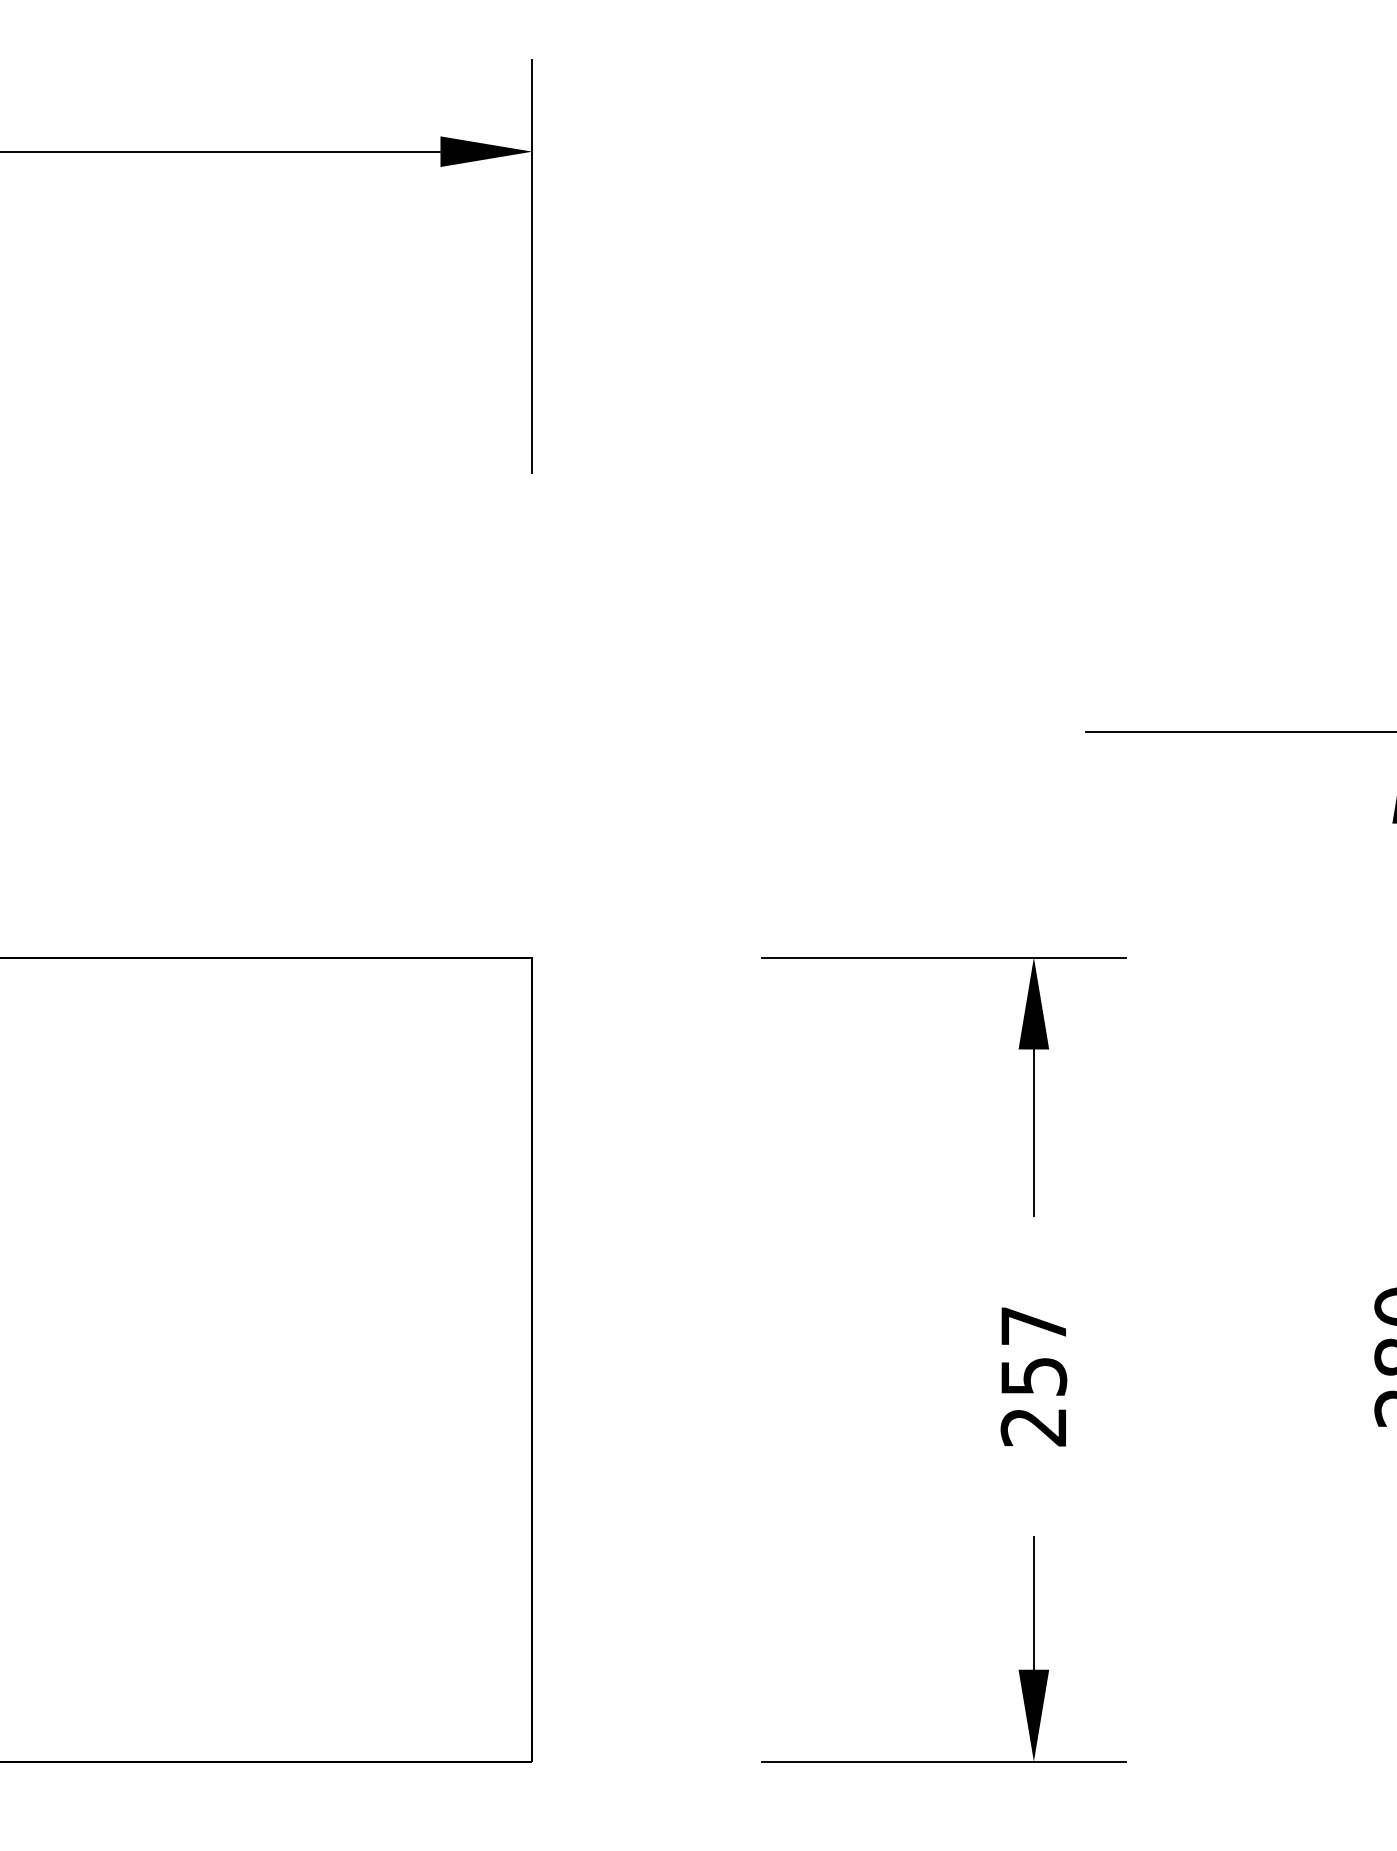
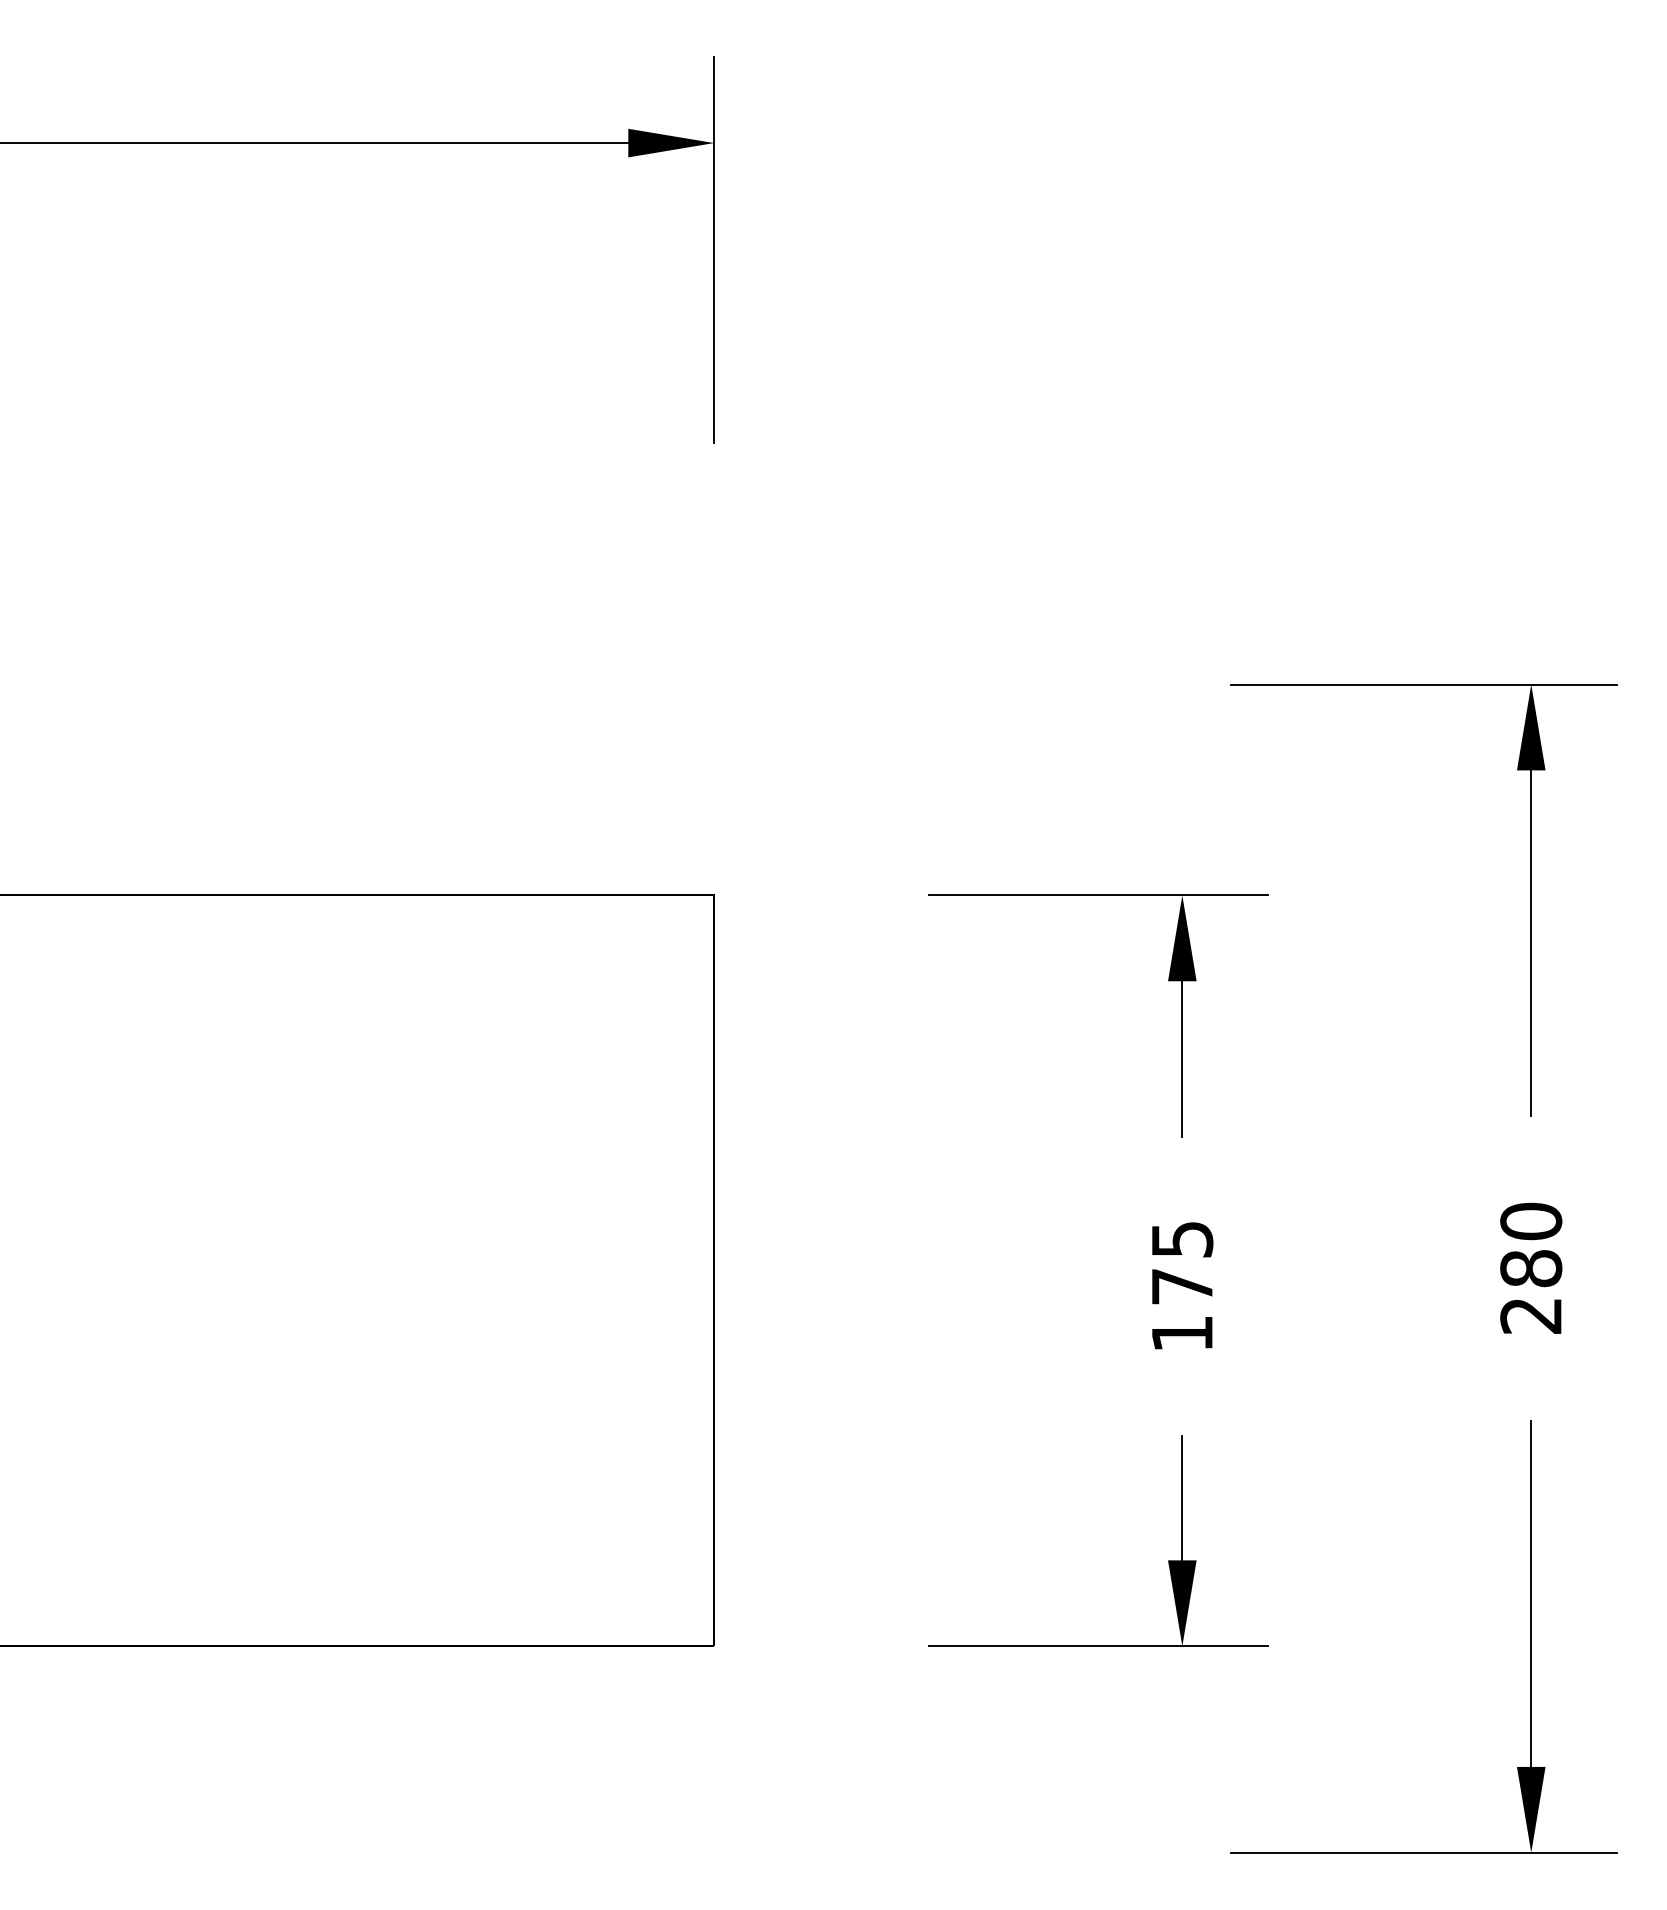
text: (1034, 1376) -> (1182, 1286), 257 -> 175

